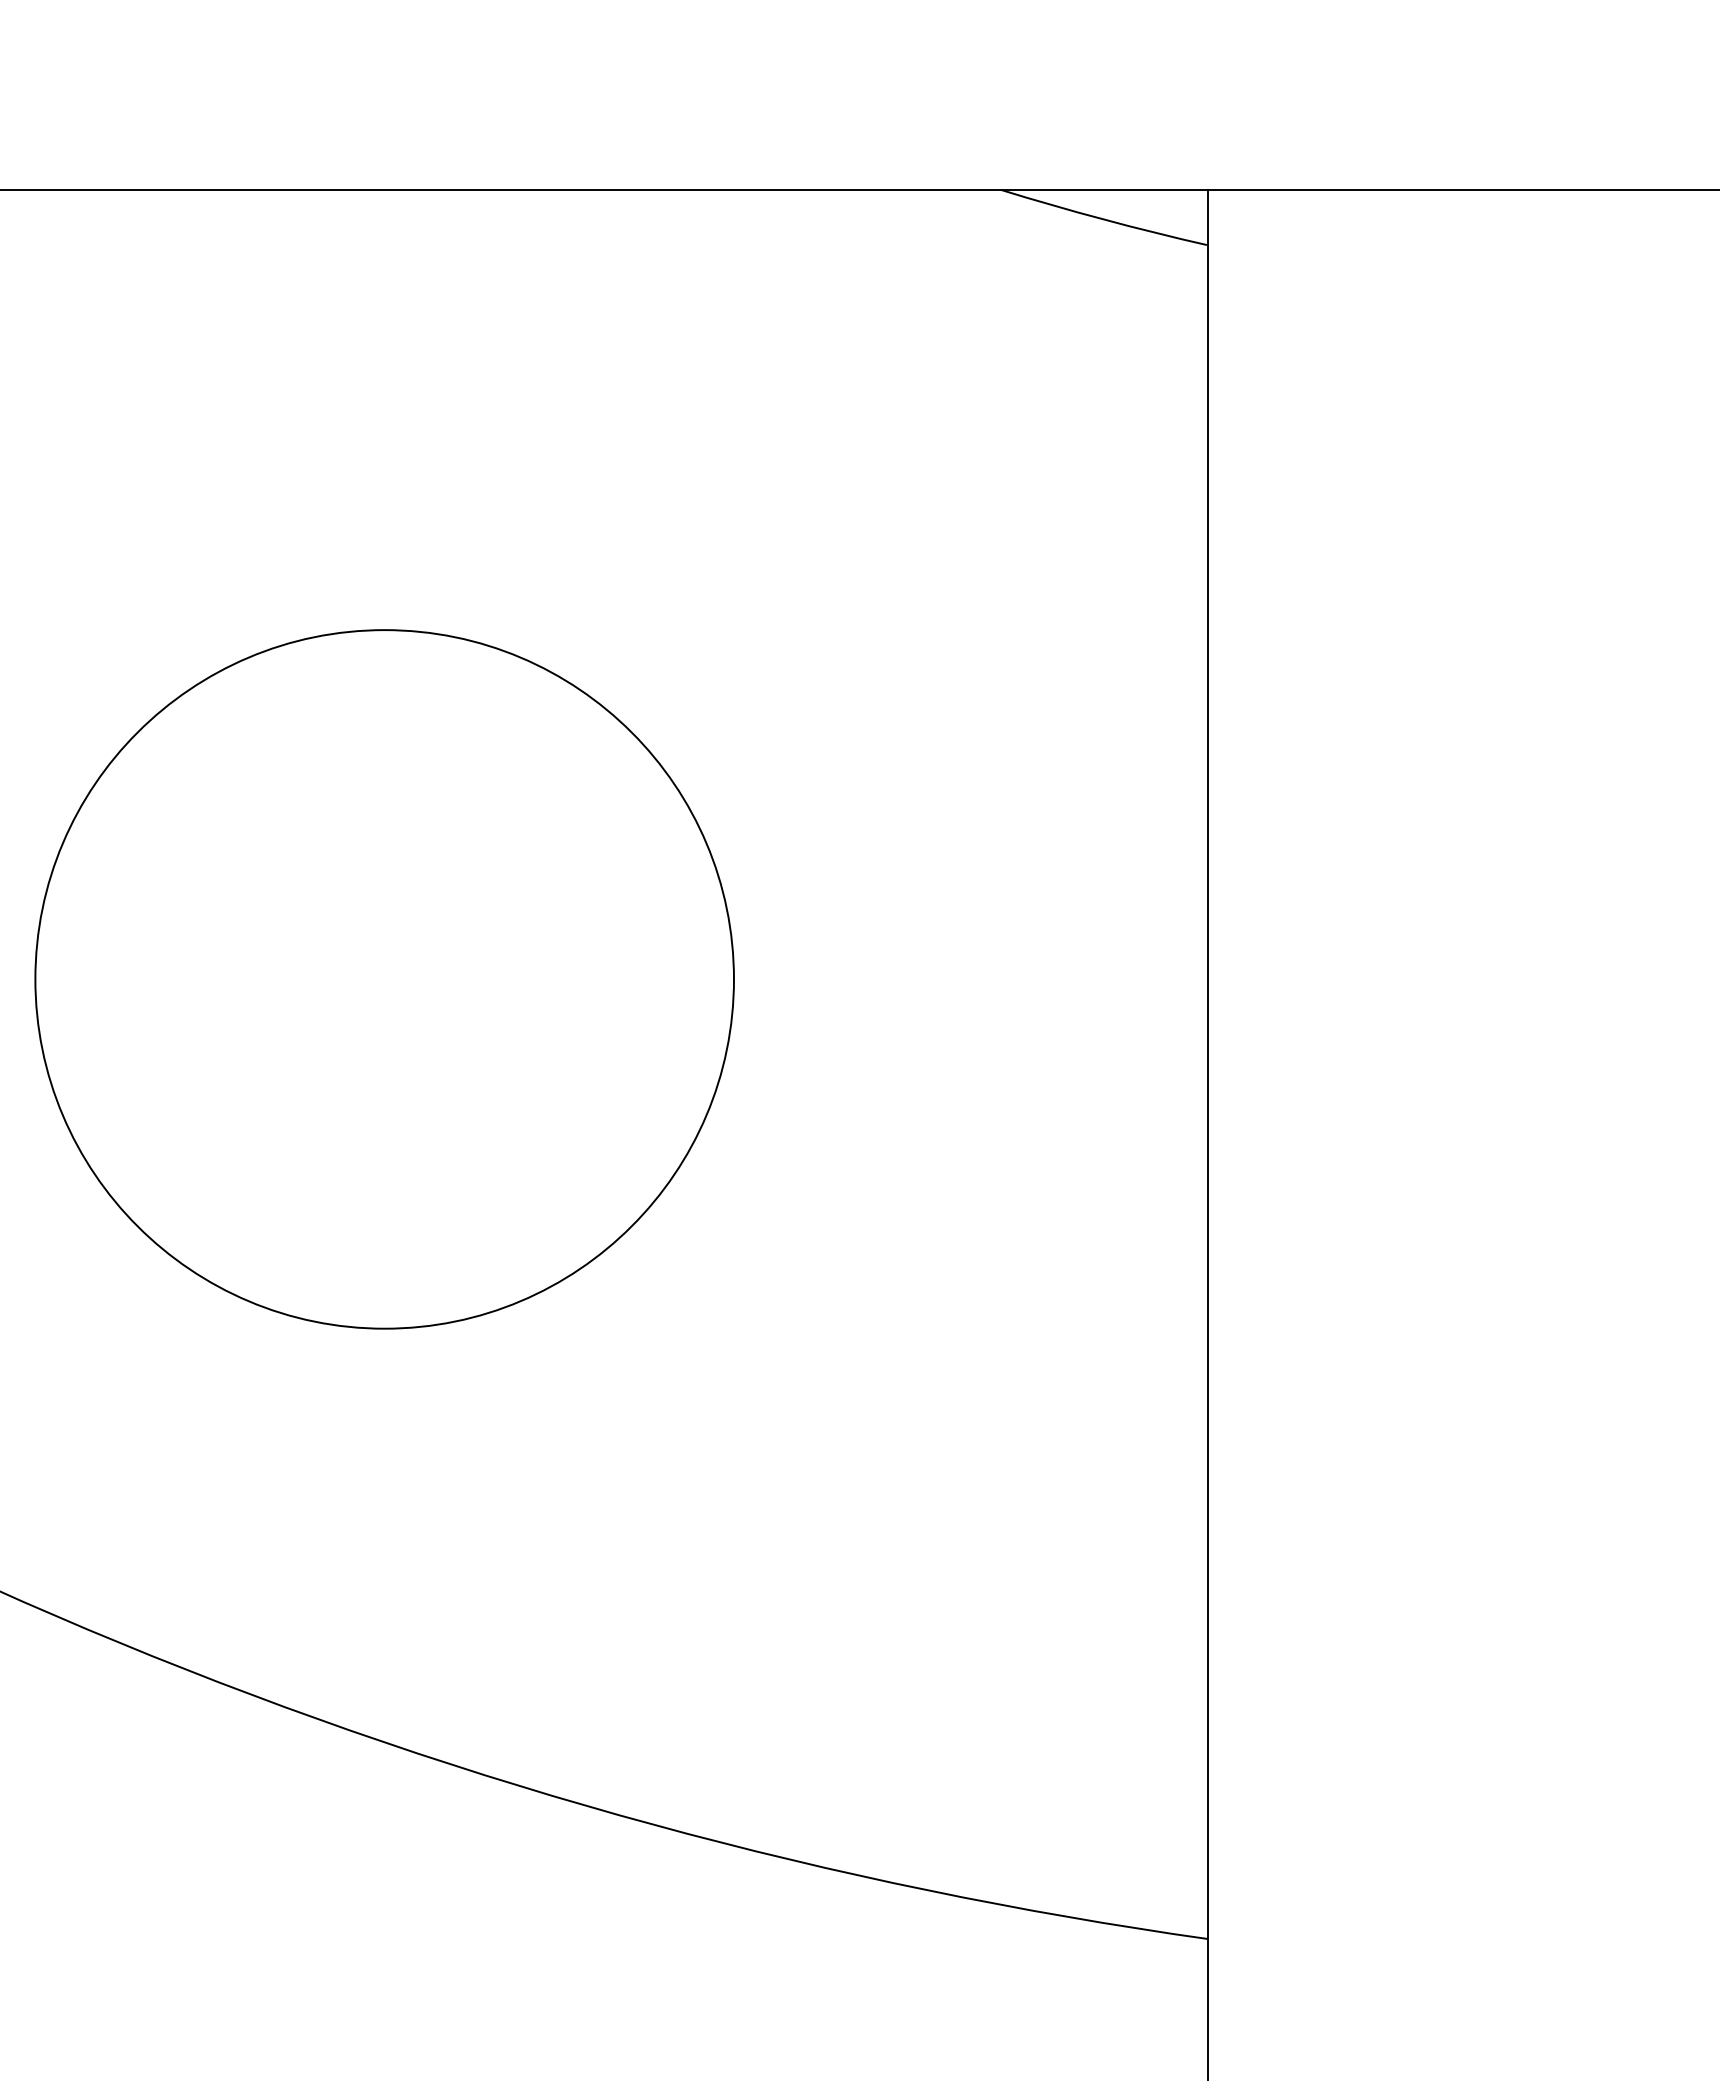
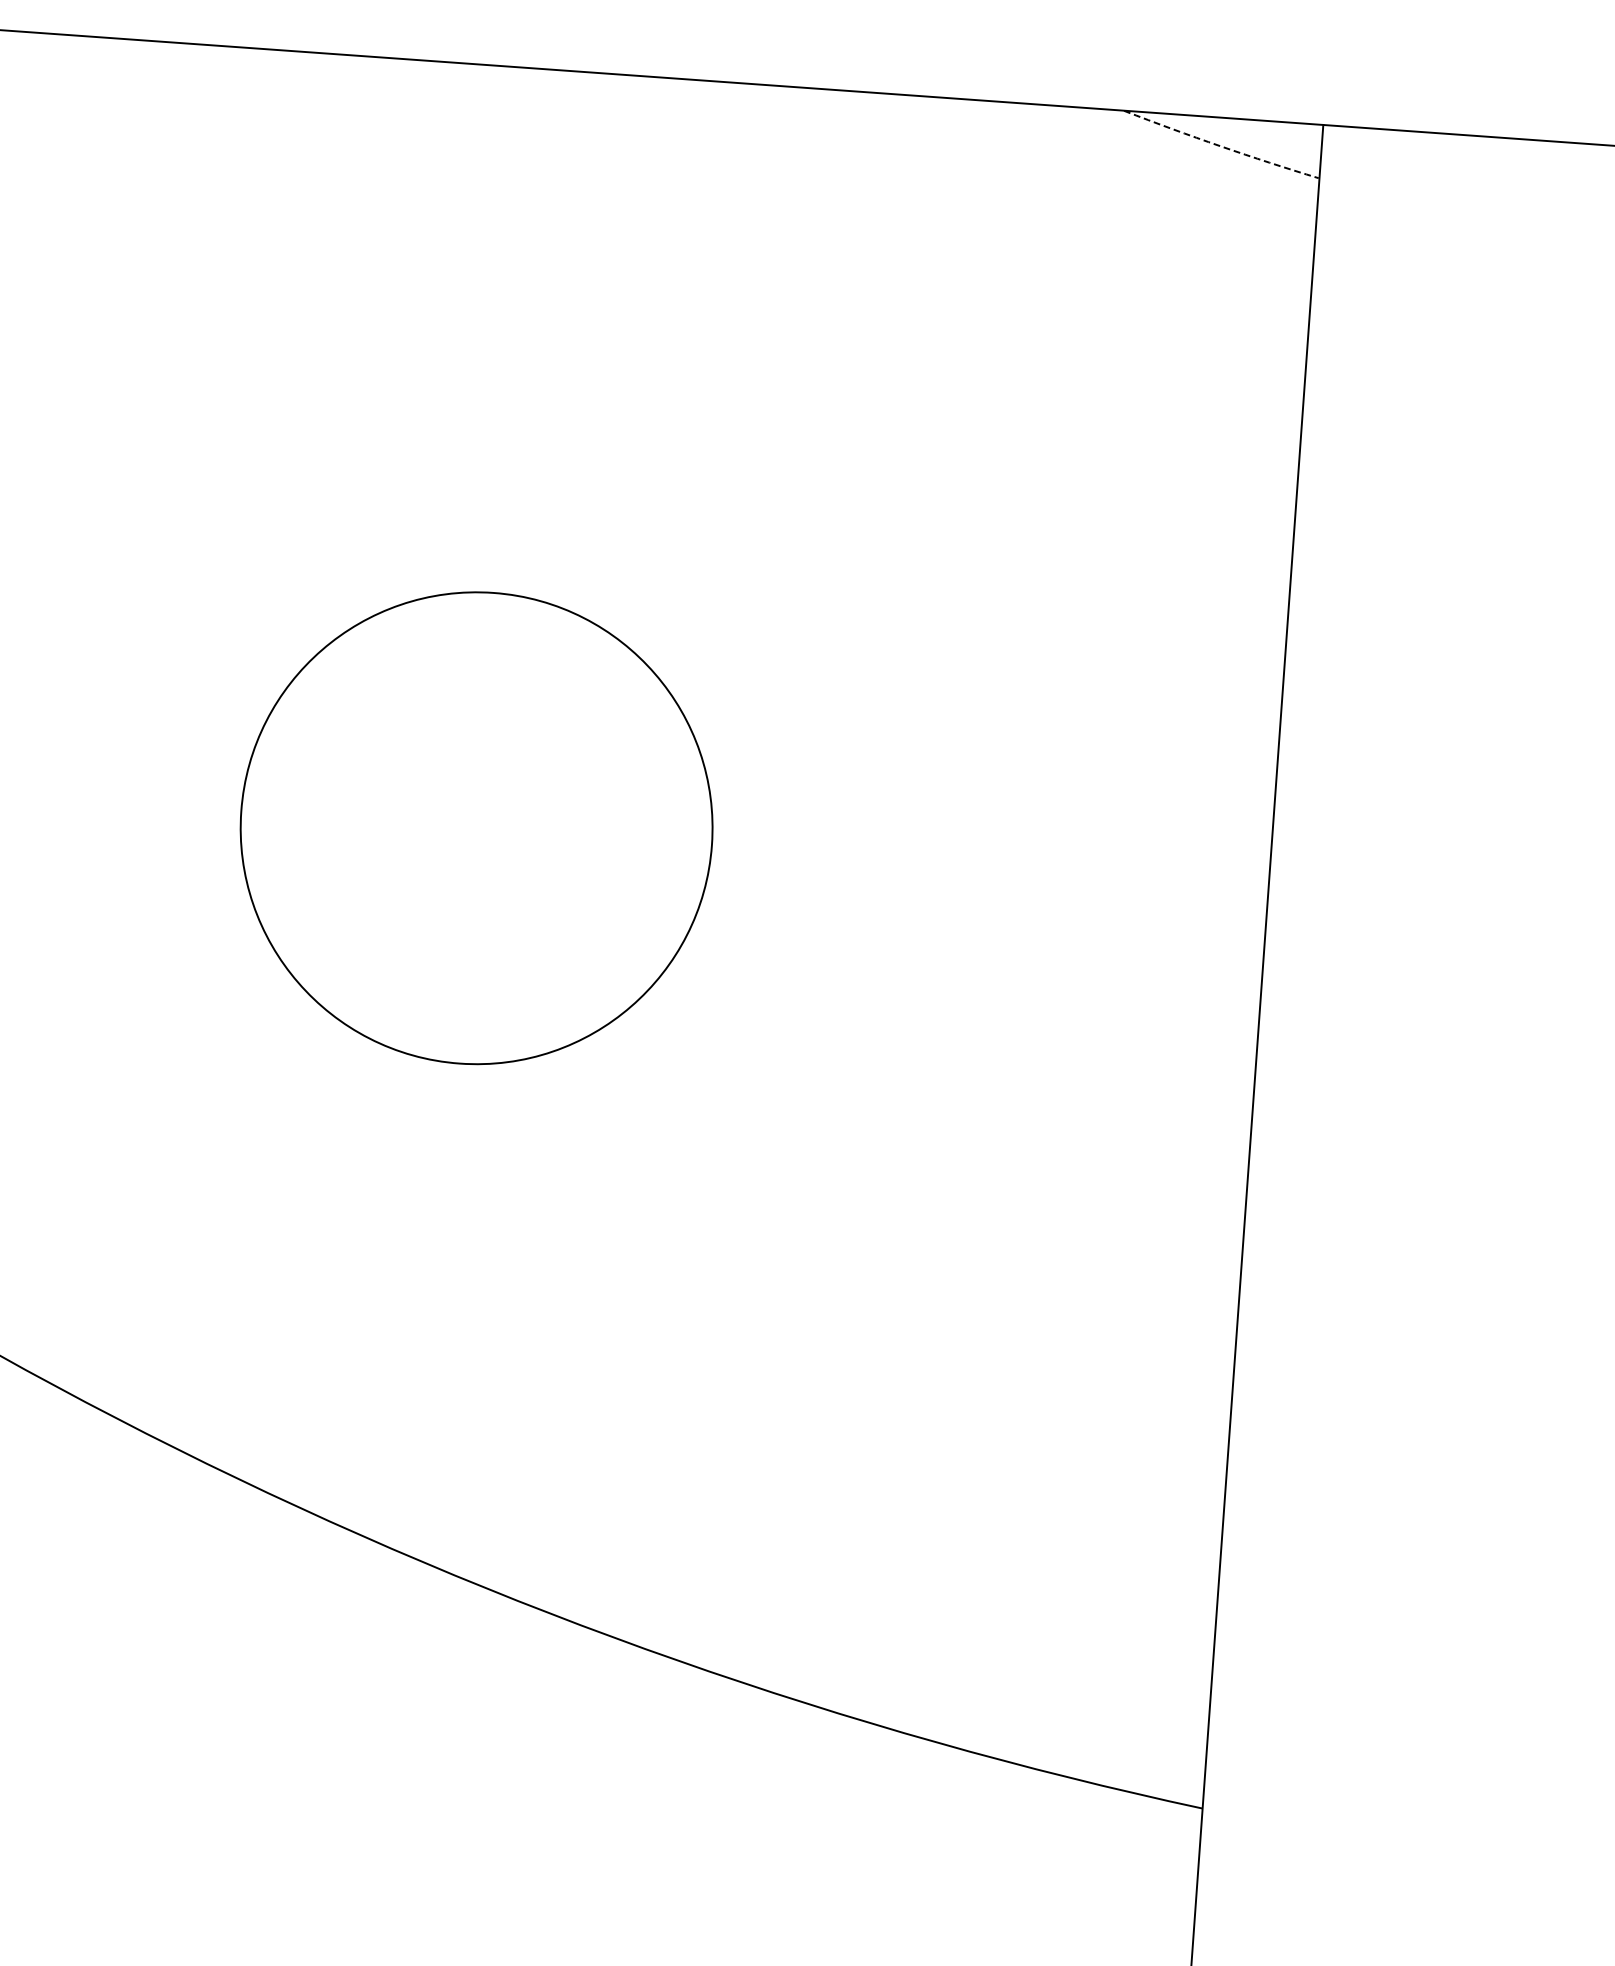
arc: (1103, 219) -> (1220, 146), solid -> dashed
circle: (384, 979) -> (476, 828), size x0.7

